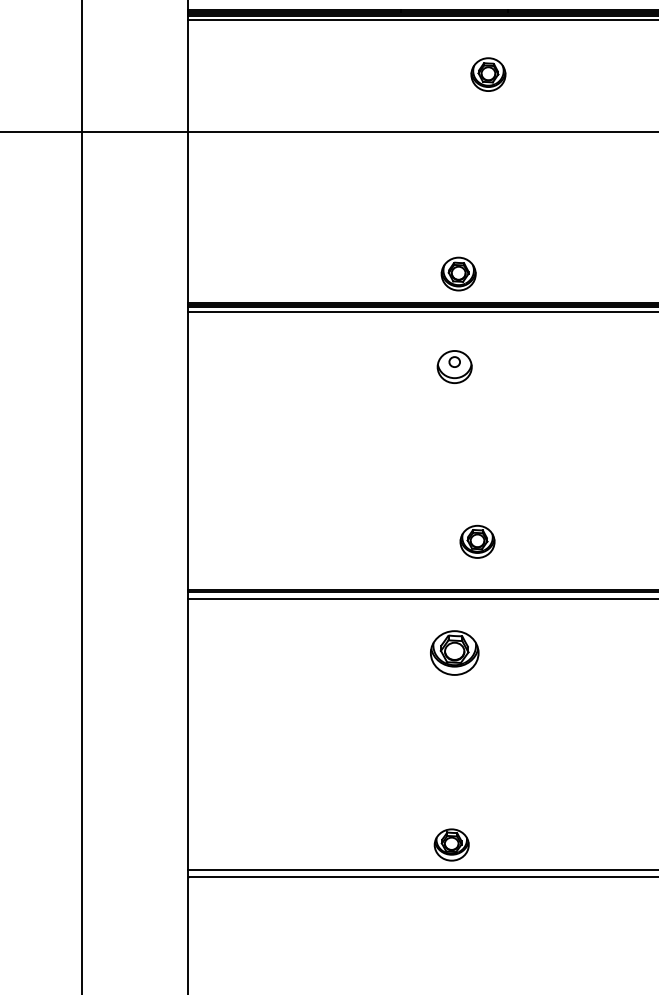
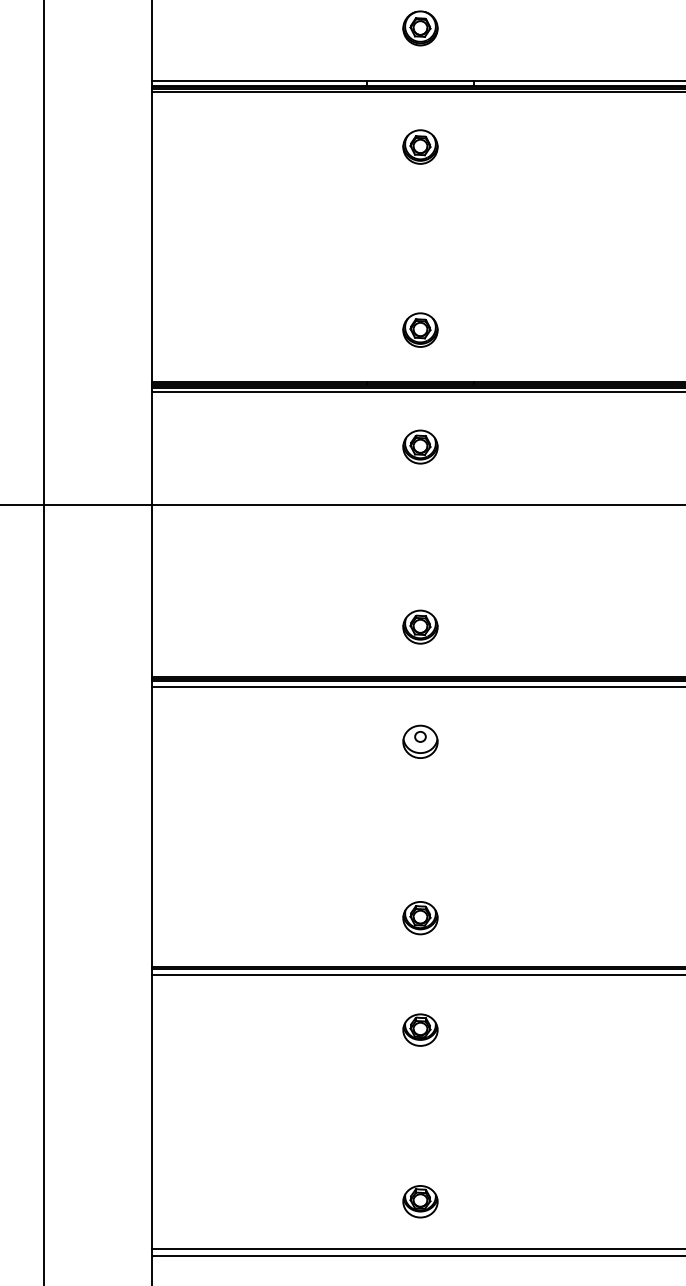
part: (488, 74) -> (420, 446), moved
part: (458, 273) -> (420, 626), moved
part: (477, 542) -> (420, 918), moved
part: (454, 652) -> (420, 1029), size x0.71
part: (451, 844) -> (420, 1201), moved

